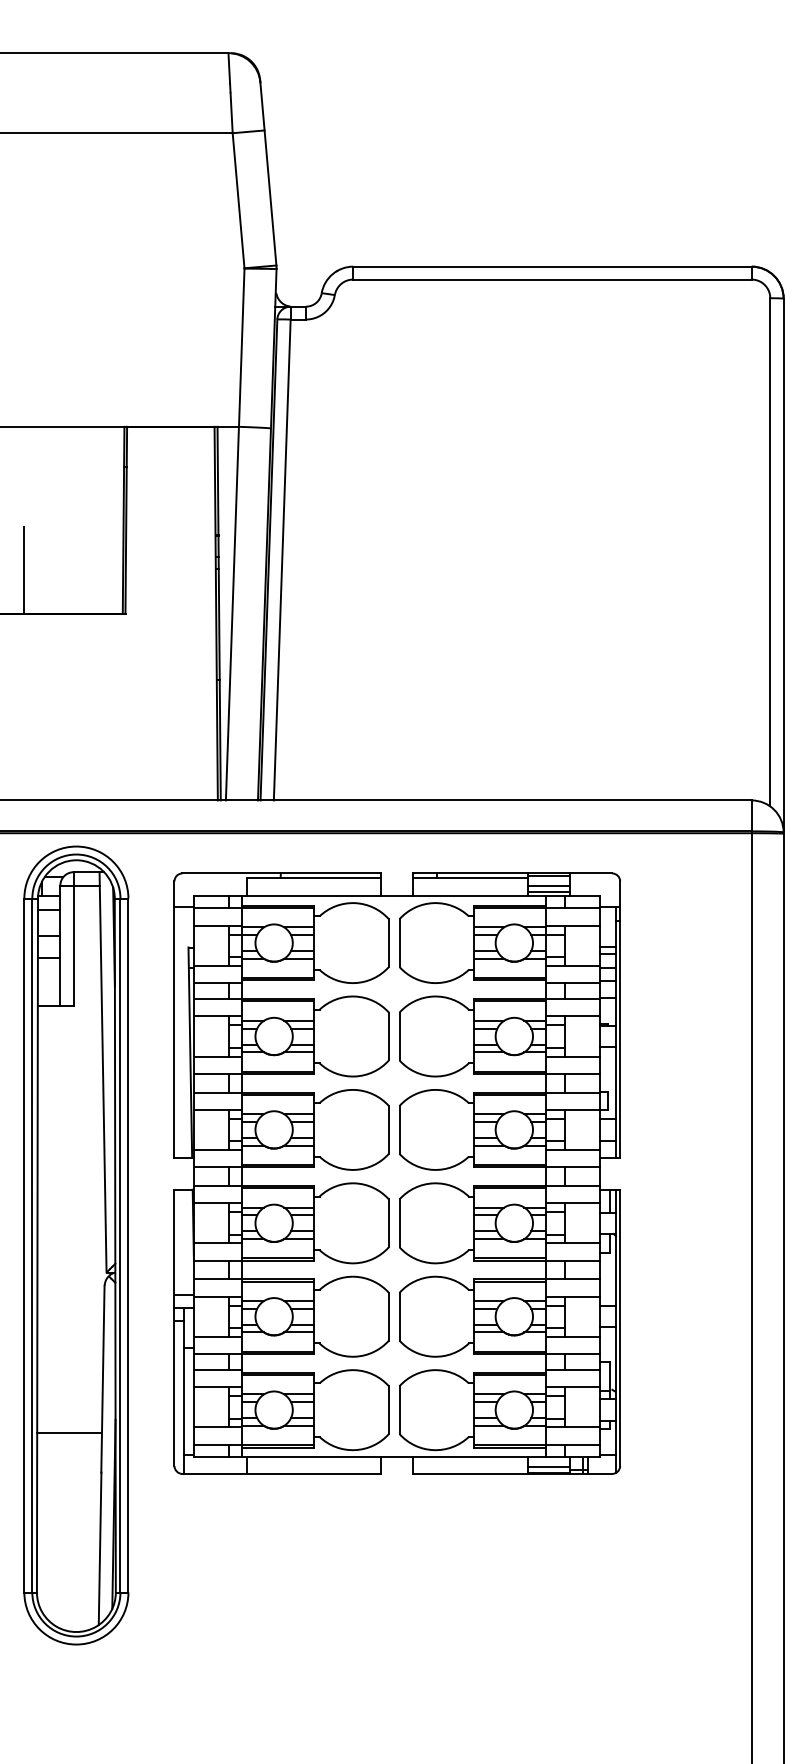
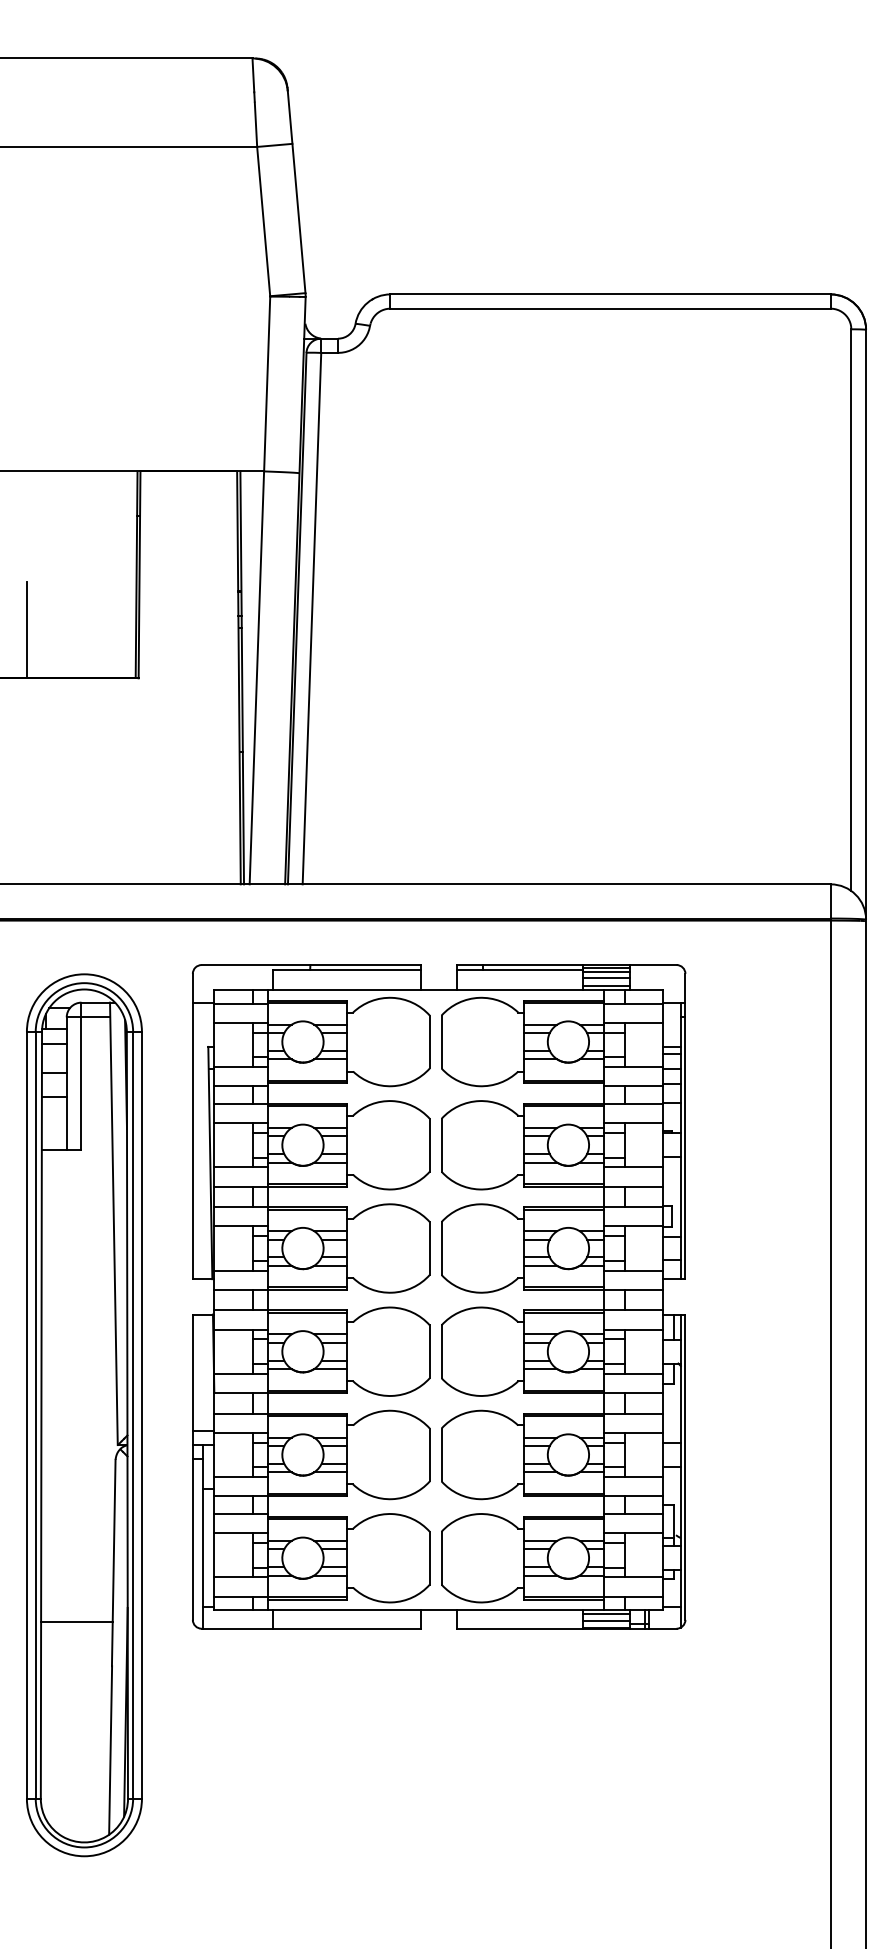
line: (548, 880) -> (606, 972), added
part: (76, 1245) -> (84, 1415), moved
line: (548, 1461) -> (606, 1614), added

